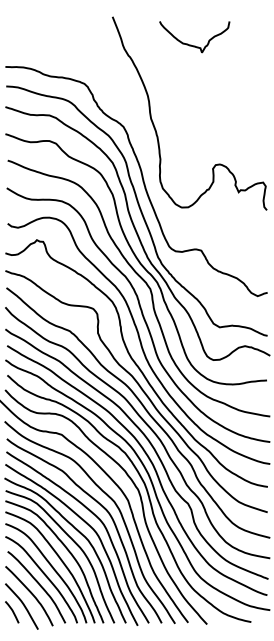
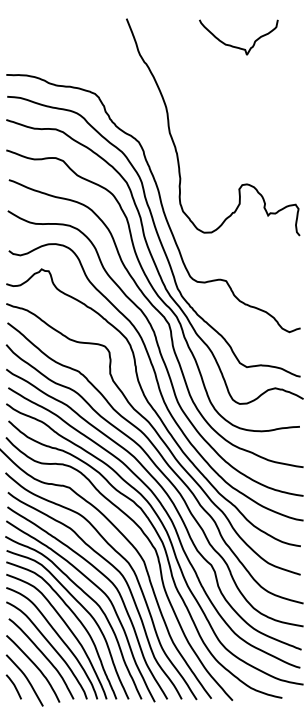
curve: (193, 45) -> (237, 46), moved

